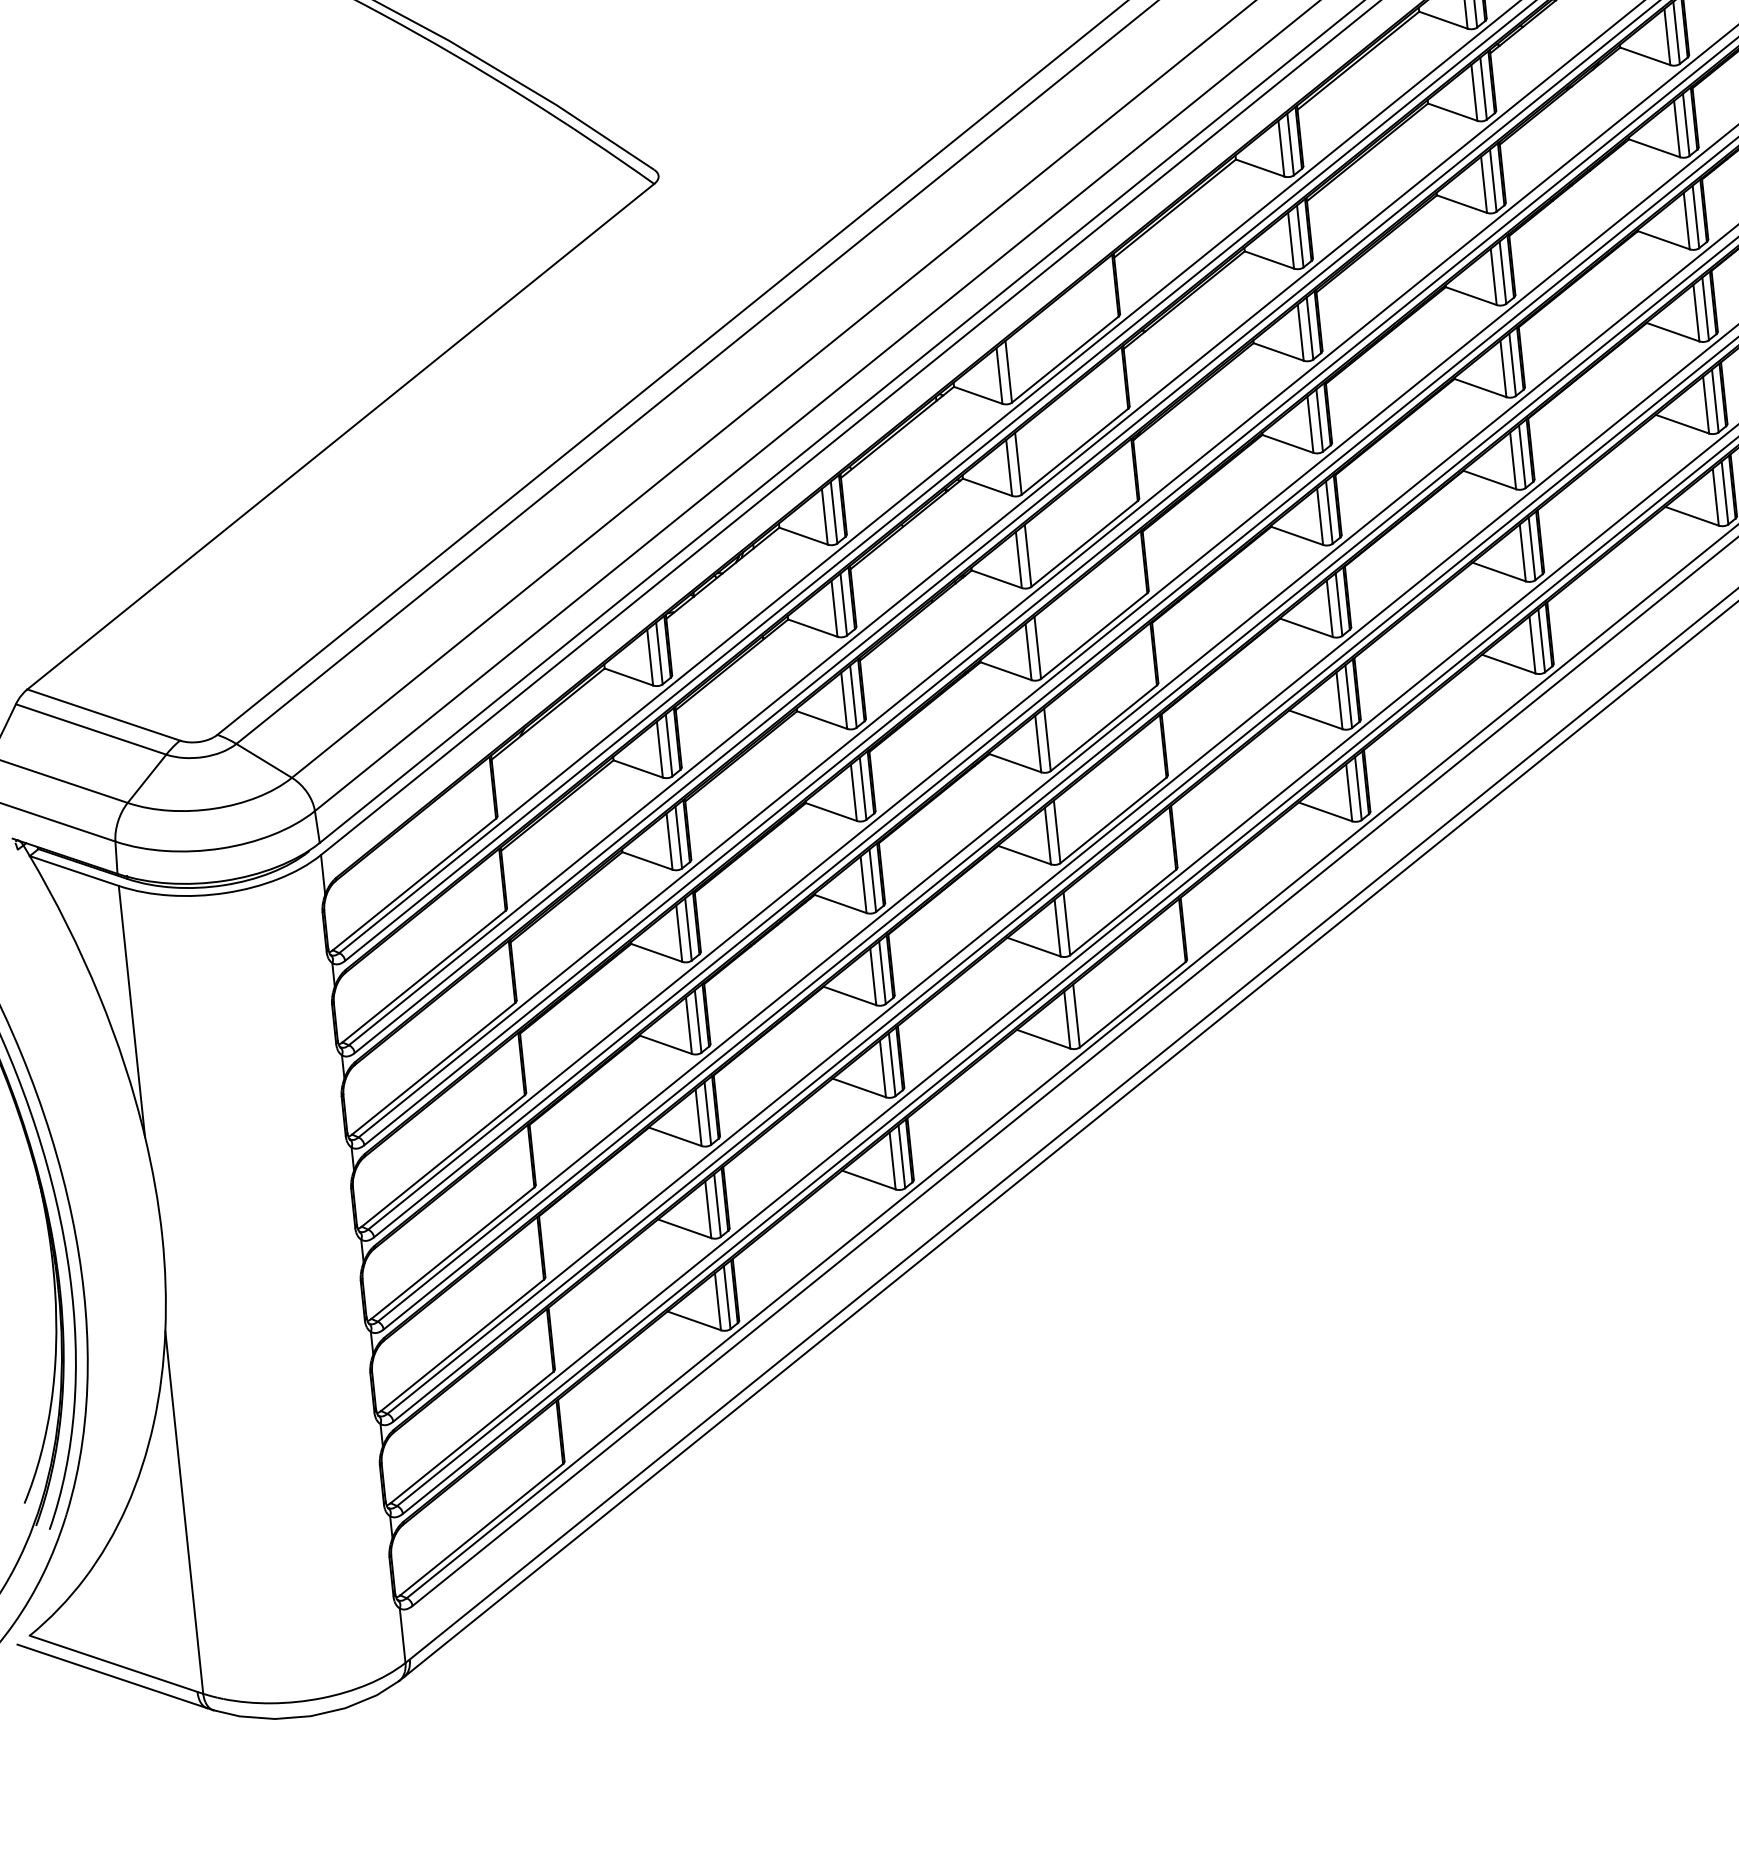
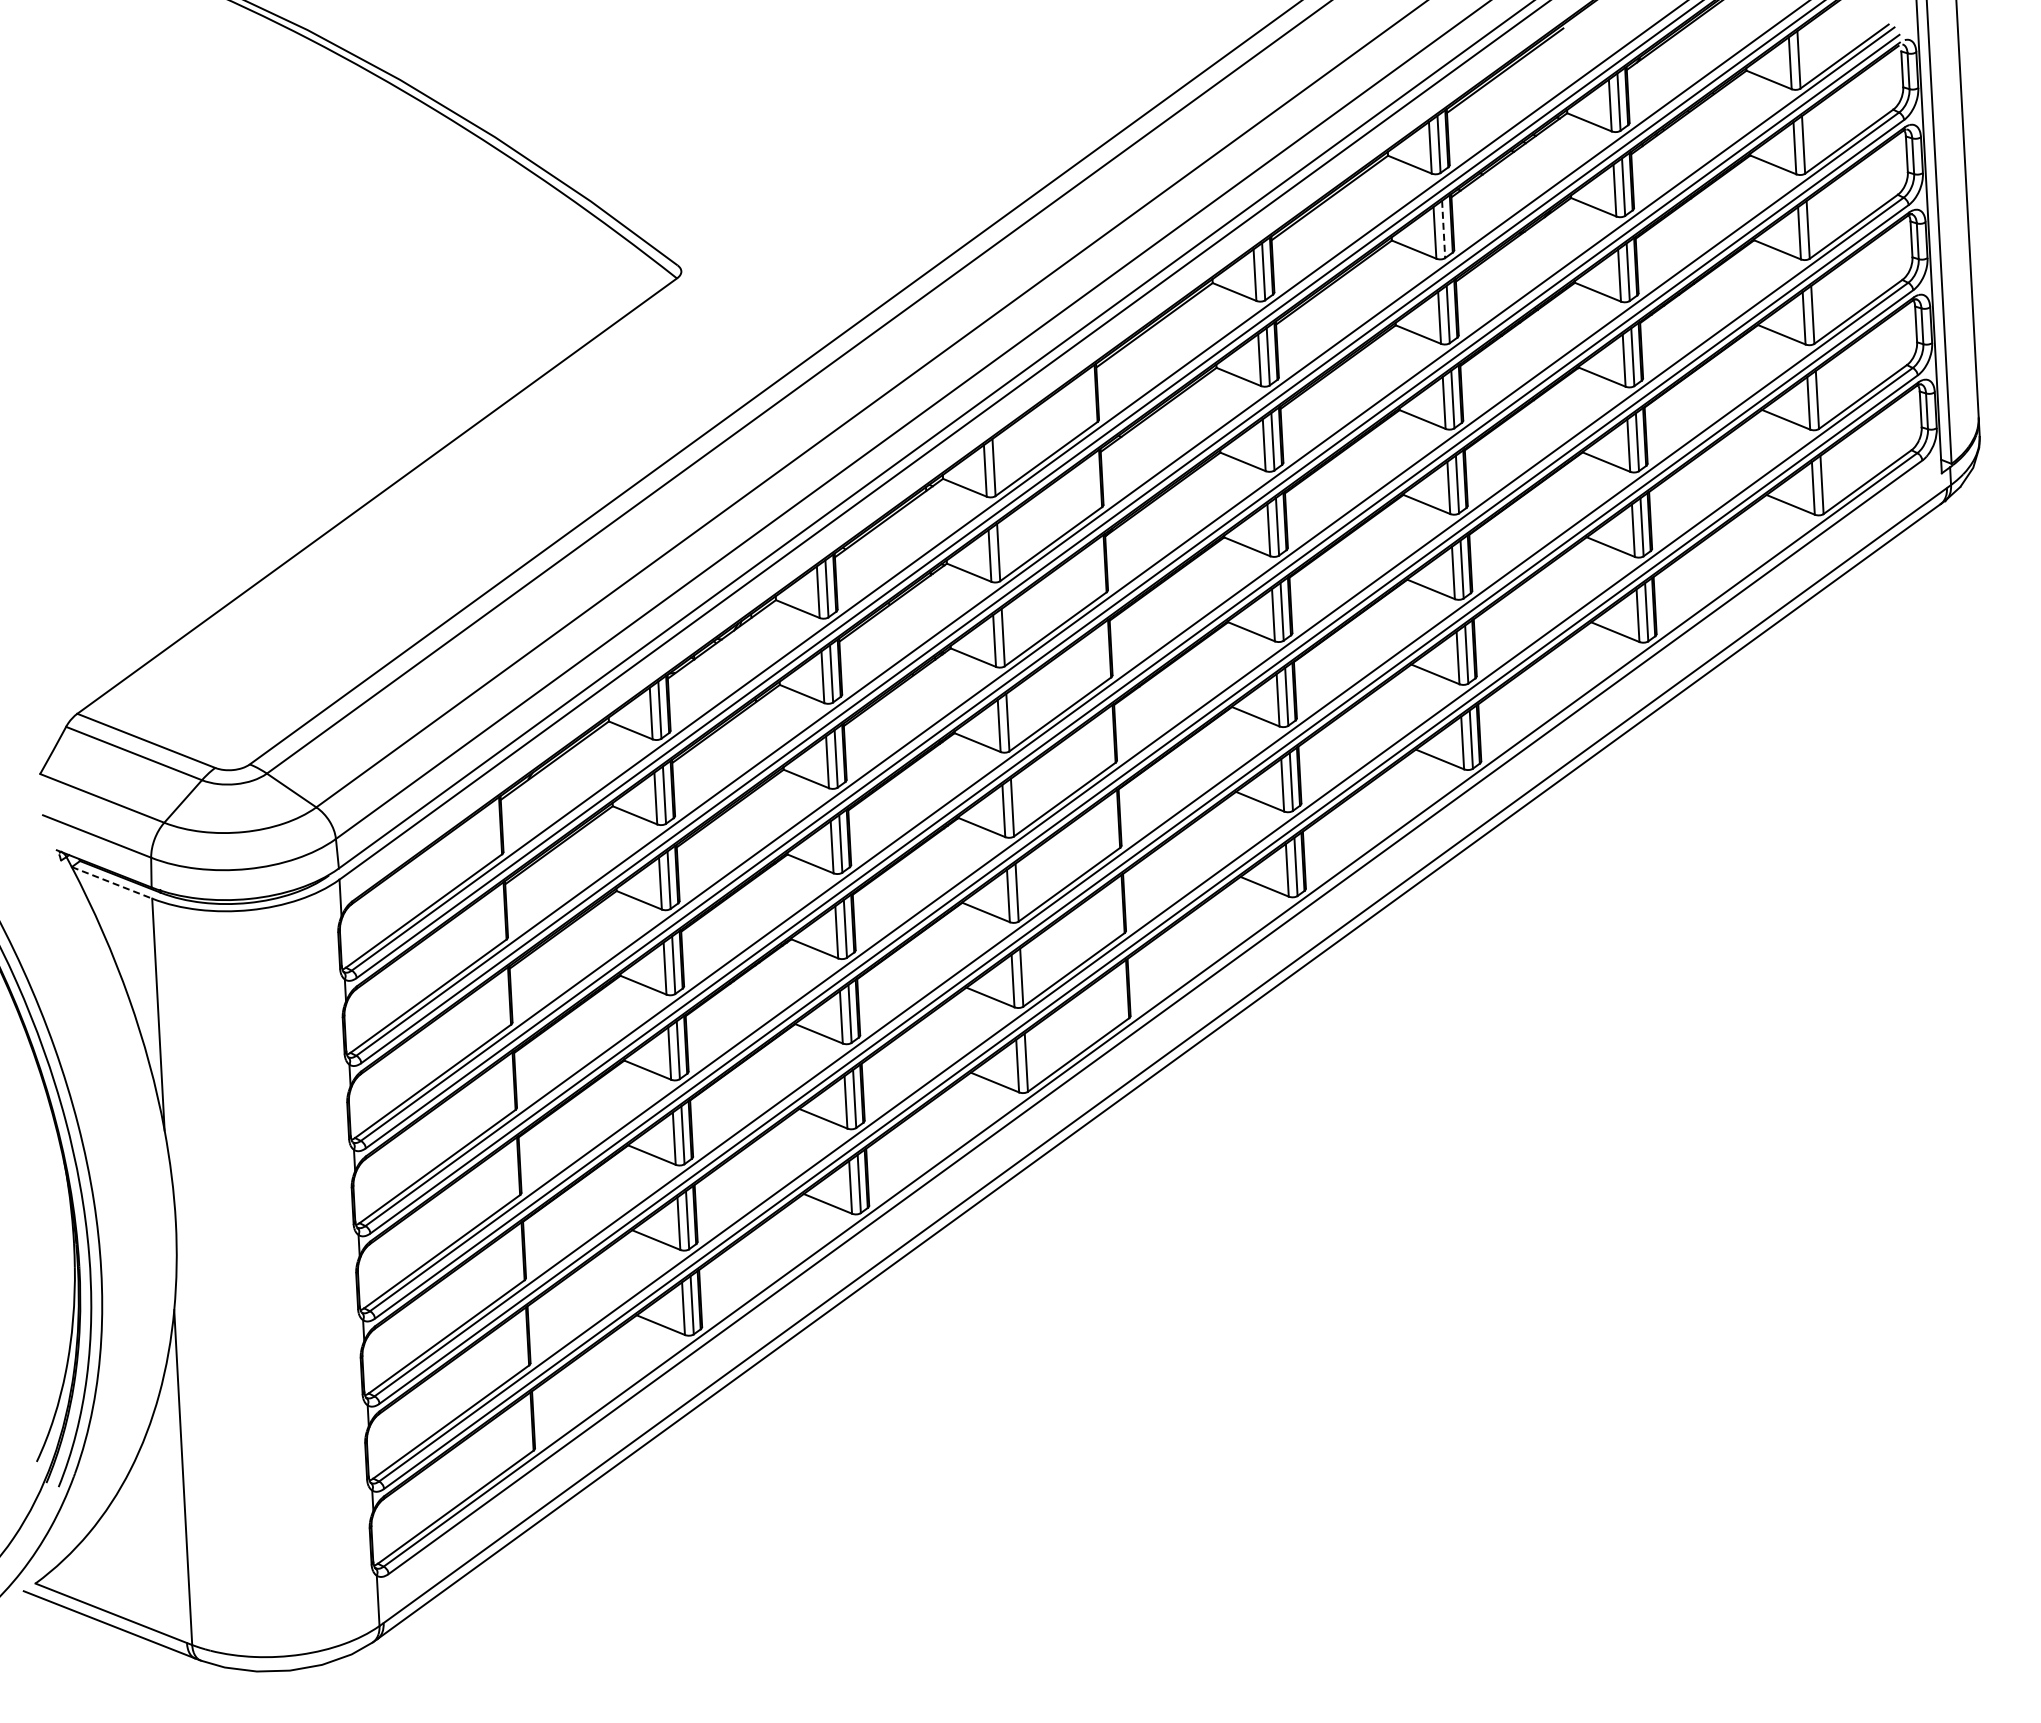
line: (1483, 88) -> (1443, 229), solid -> dashed
line: (74, 871) -> (112, 883), solid -> dashed

